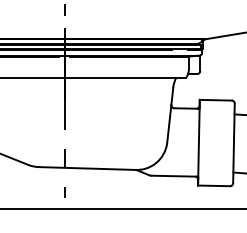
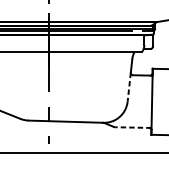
line: (169, 123) -> (129, 86), solid -> dashed
line: (174, 176) -> (133, 127), solid -> dashed

